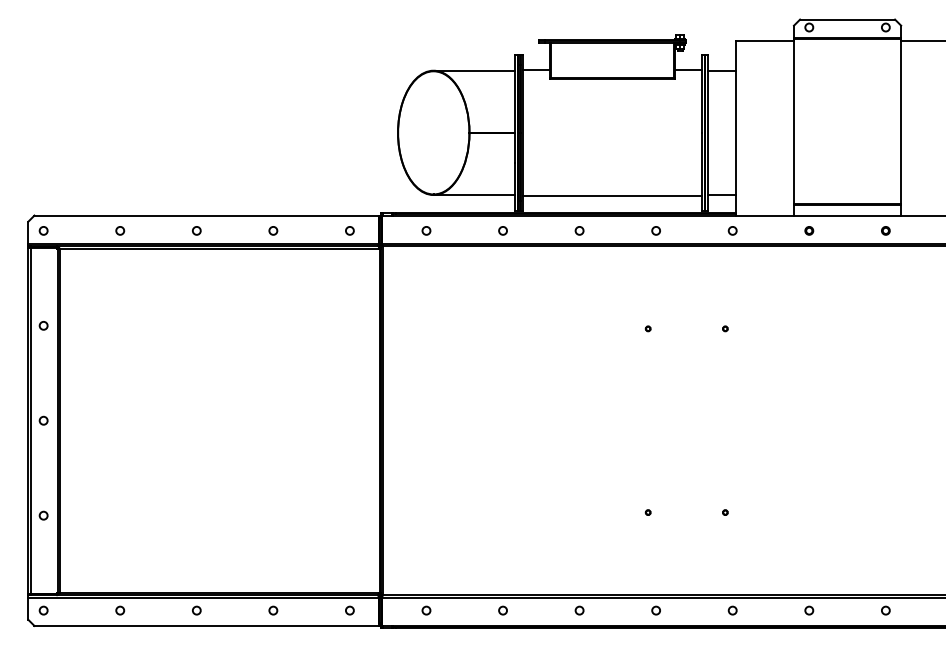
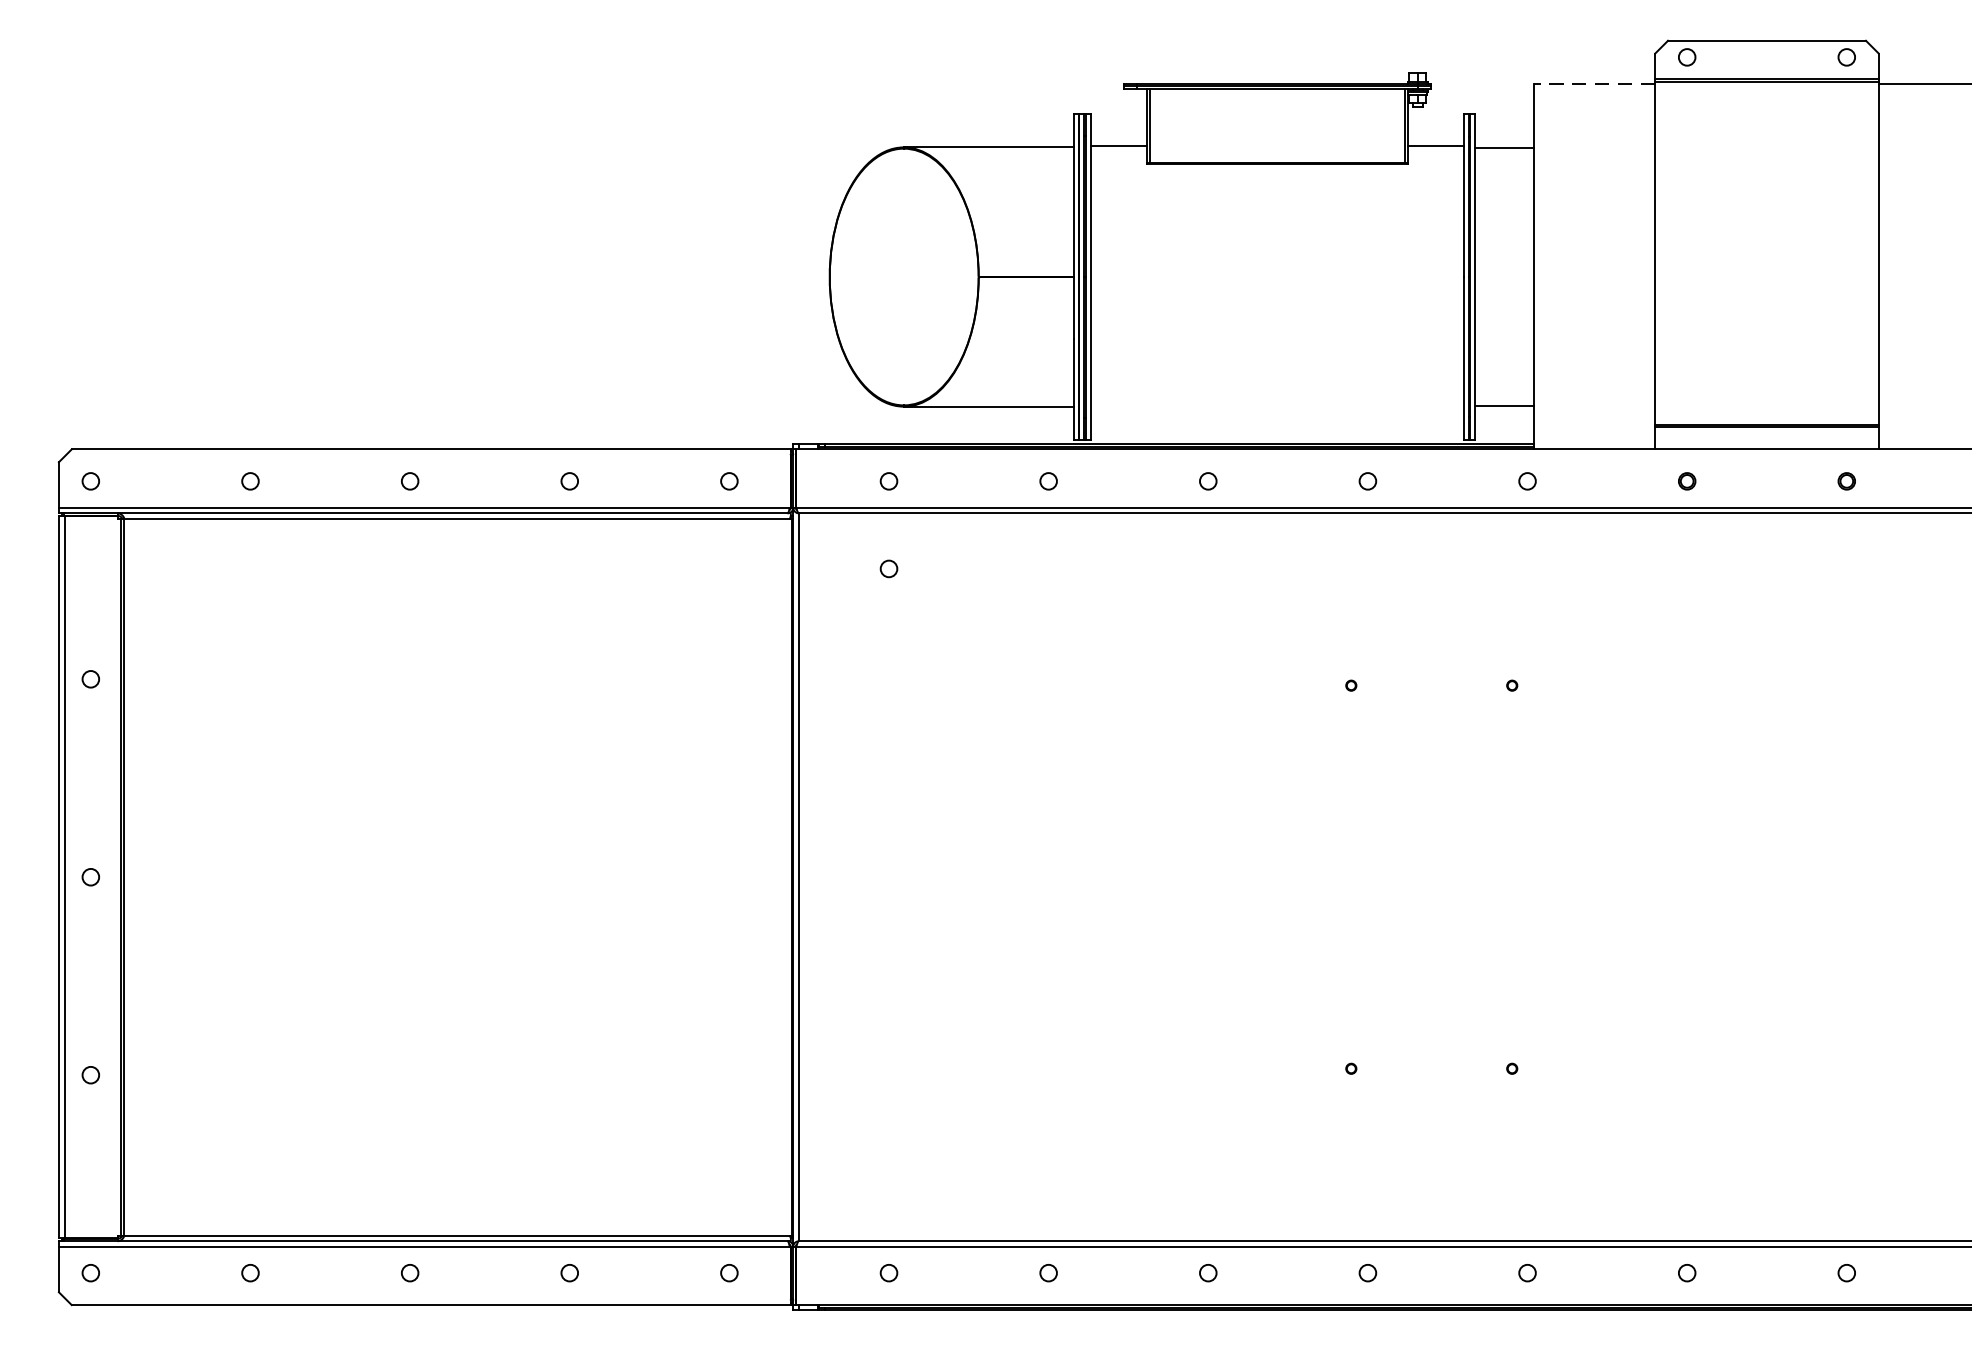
line: (764, 40) -> (1593, 84), solid -> dashed
line: (612, 195) -> (1276, 407), removed
circle: (426, 272) -> (889, 568), added

